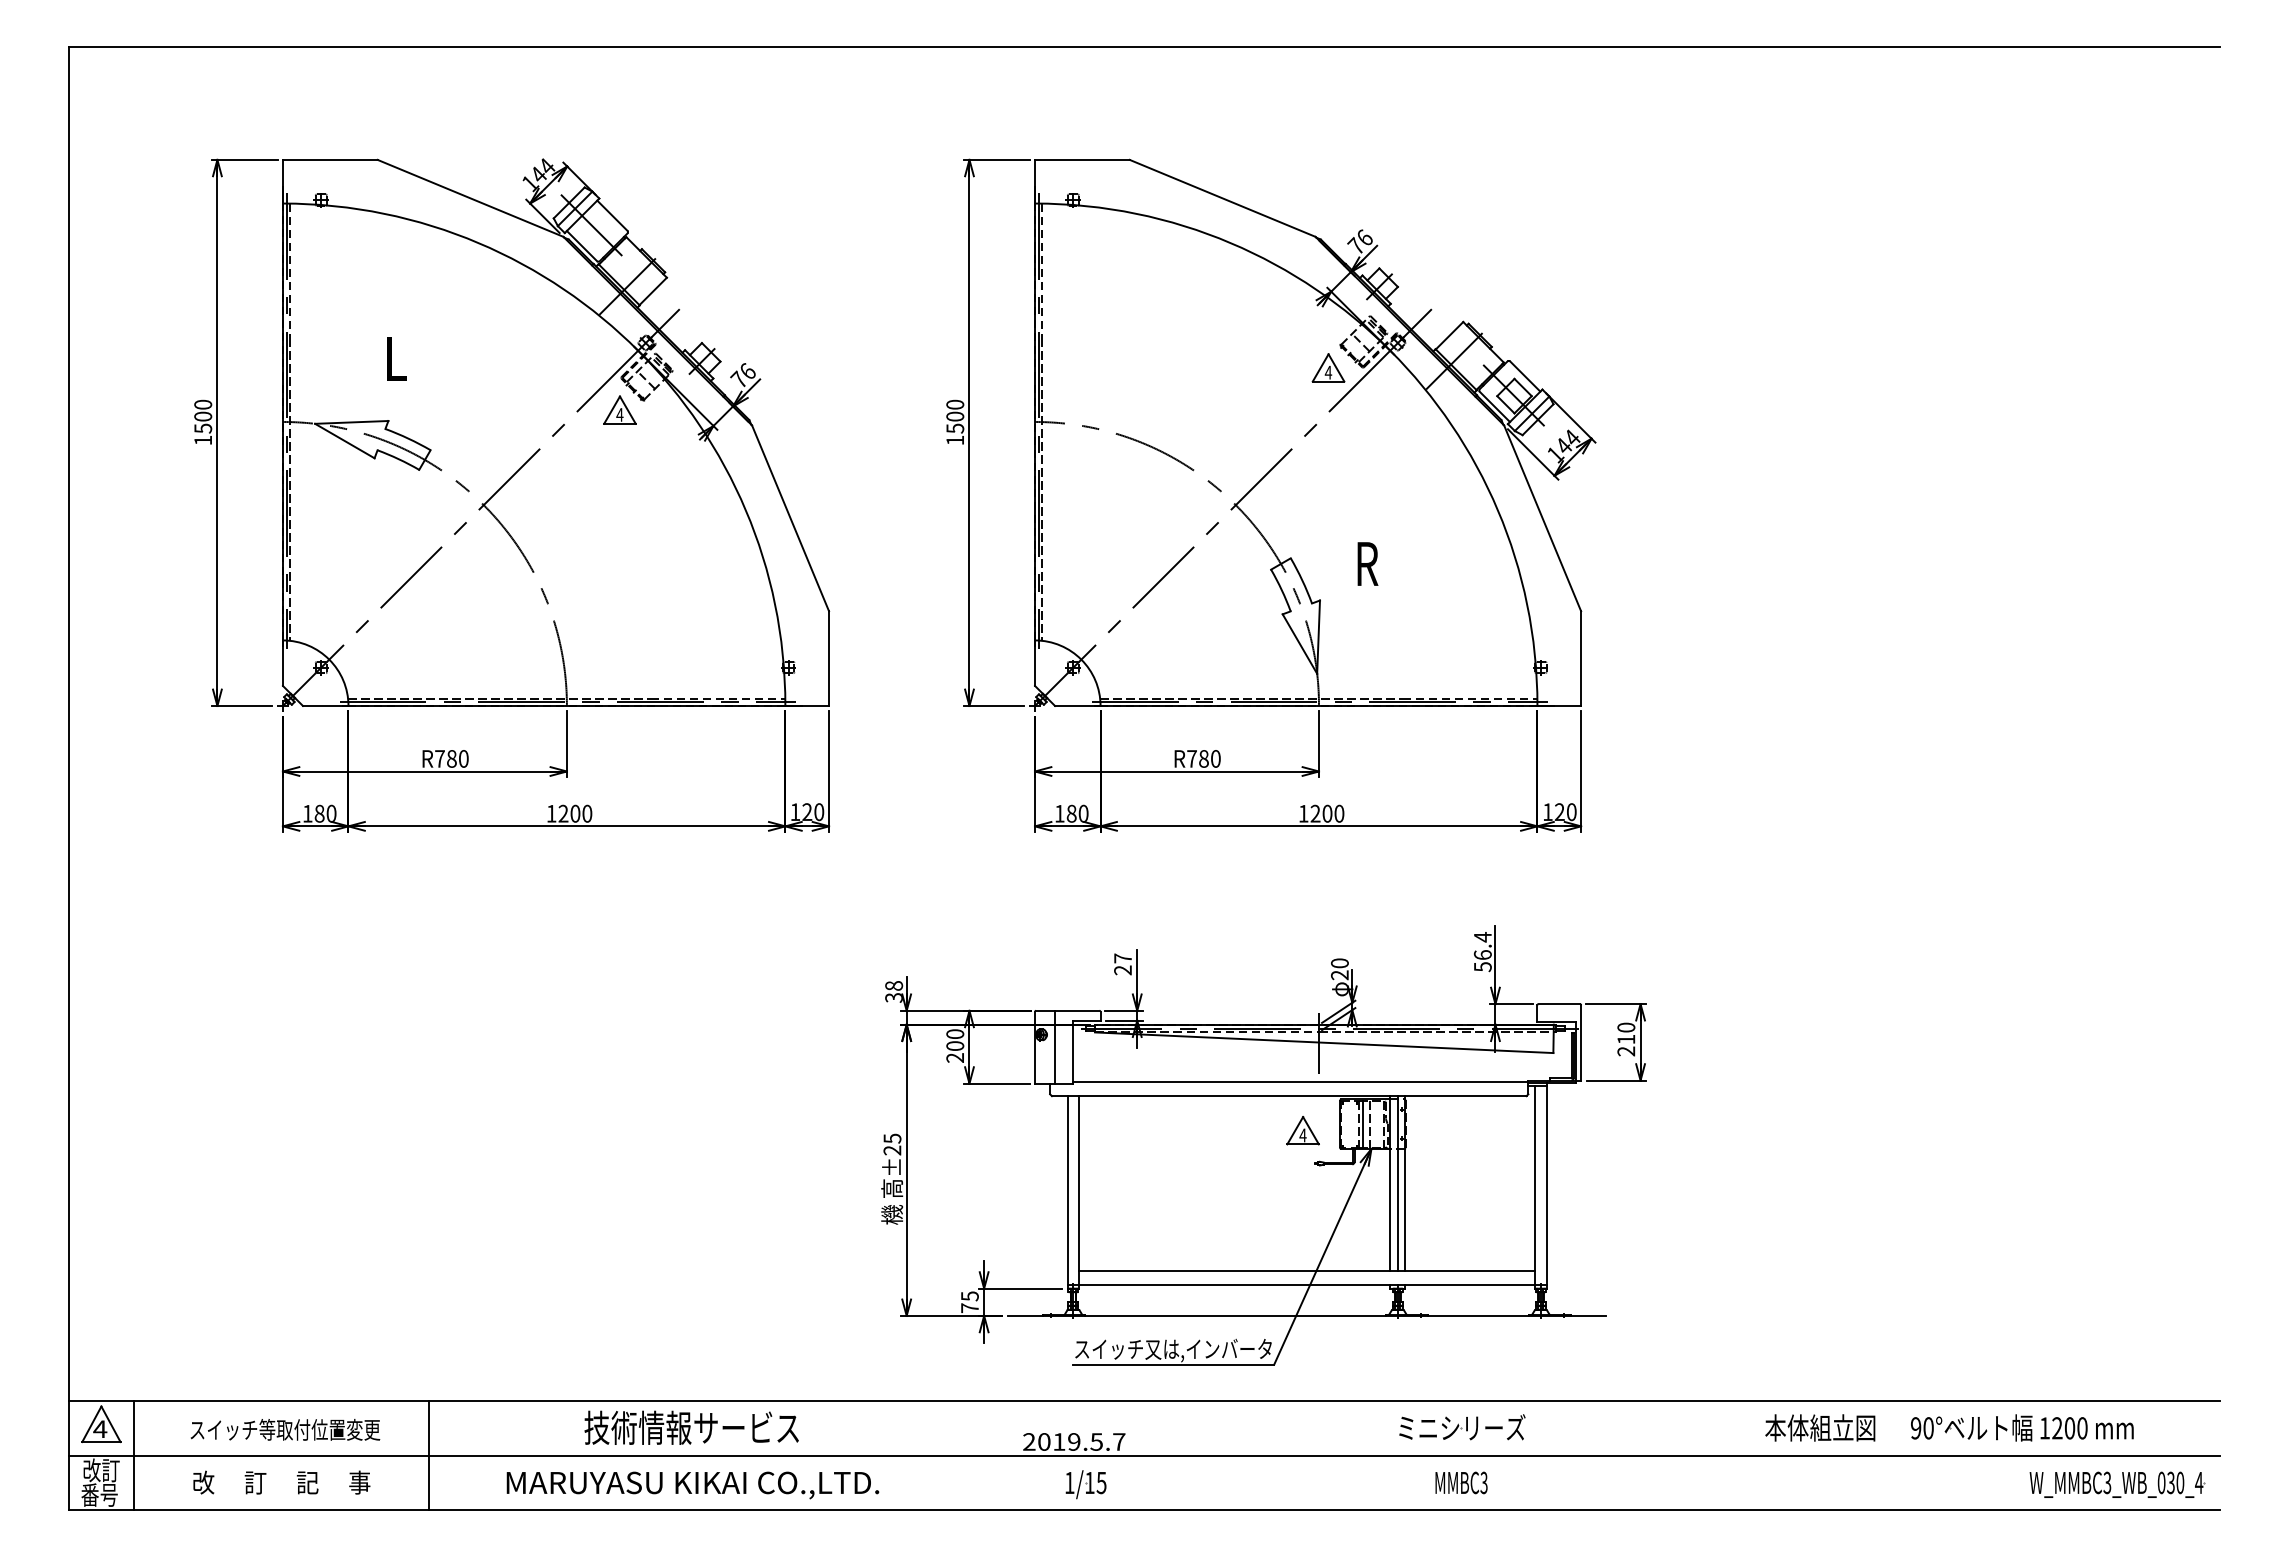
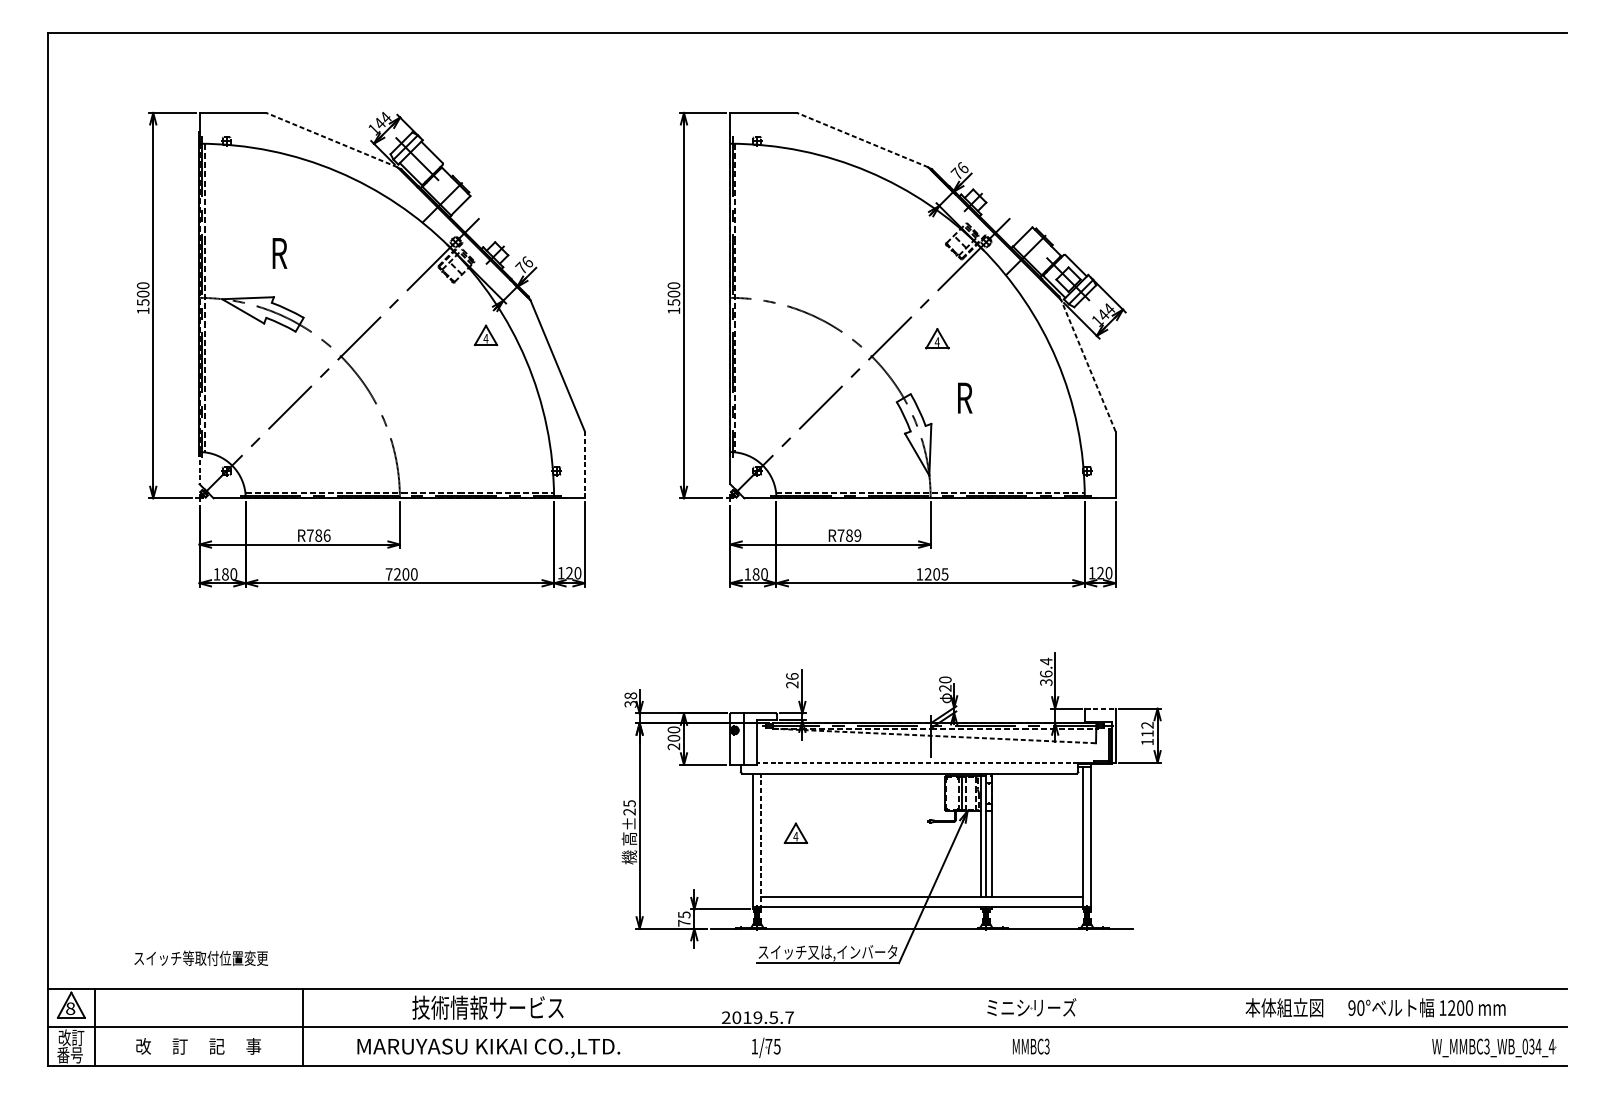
line: (470, 198) -> (331, 140), solid -> dashed
line: (1222, 198) -> (862, 140), solid -> dashed
text: (396, 358) -> (279, 253), L -> R
part: (1328, 367) -> (937, 338), moved
part: (619, 409) -> (485, 334), moved
line: (1542, 518) -> (1088, 366), solid -> dashed
line: (829, 658) -> (585, 464), solid -> dashed
line: (282, 663) -> (199, 468), solid -> dashed
text: (463, 758) -> (326, 535), R780 -> R786
text: (1215, 758) -> (857, 535), R780 -> R789
text: (551, 813) -> (389, 574), 1200 -> 7200
text: (1339, 813) -> (945, 574), 1200 -> 1205
text: (1122, 958) -> (791, 676), 27 -> 26
text: (1482, 966) -> (1046, 682), 56.4 -> 36.4
line: (1559, 1004) -> (1100, 708), solid -> dashed
text: (1626, 1039) -> (1147, 733), 210 -> 112
line: (1324, 1042) -> (934, 735), solid -> dashed
line: (1300, 1081) -> (917, 763), solid -> dashed
part: (1302, 1130) -> (795, 833), moved
line: (1079, 1191) -> (761, 840), solid -> dashed
text: (100, 1429) -> (70, 1008), 4 -> 8
text: (285, 1429) -> (201, 958), moved
text: (1089, 1482) -> (768, 1046), 1/15 -> 1/75
text: (2180, 1482) -> (1538, 1046), W_MMBC3_WB_030_4 -> W_MMBC3_WB_034_4

